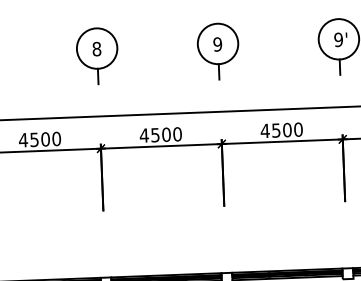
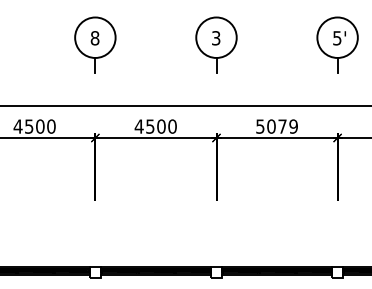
text: (338, 40) -> (337, 38), 9' -> 5'
text: (217, 44) -> (215, 38), 9 -> 3
text: (281, 130) -> (276, 126), 4500 -> 5079

